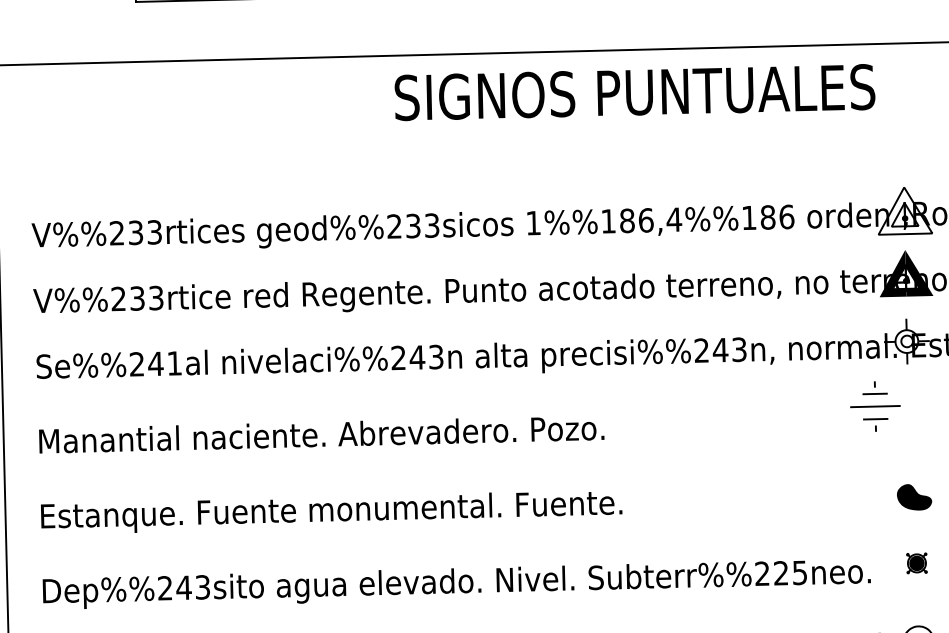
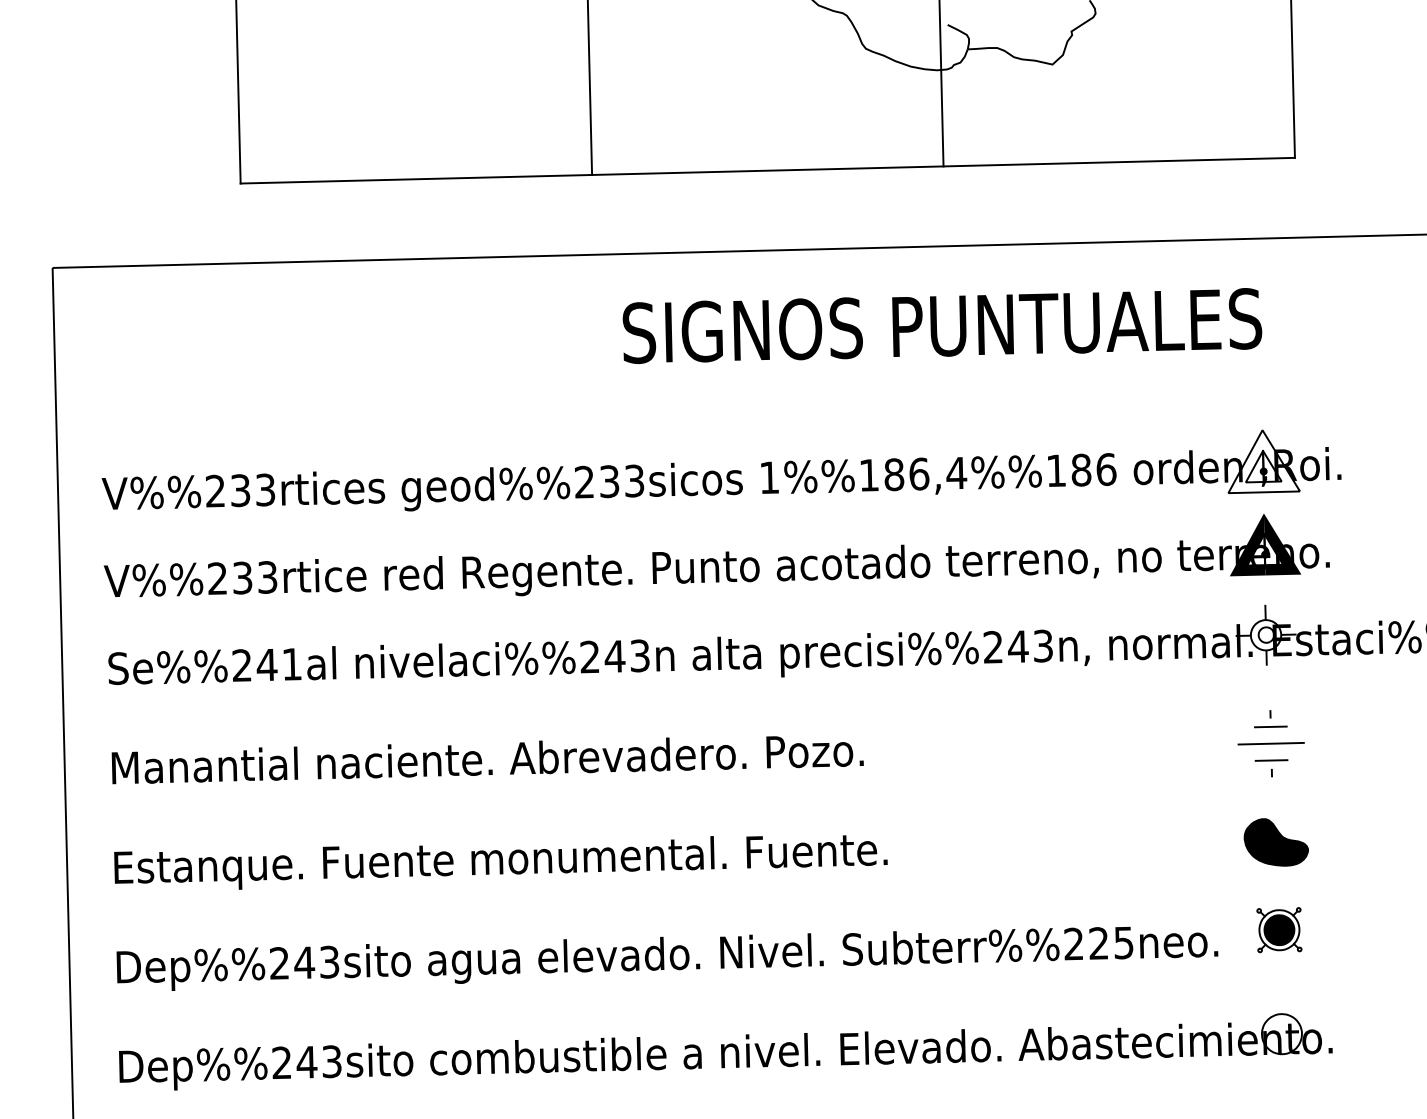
text: (635, 92) -> (942, 326), moved
part: (874, 406) -> (1270, 743), moved
part: (913, 497) -> (1275, 842), size x1.43
part: (916, 563) -> (1279, 930), size x1.67

